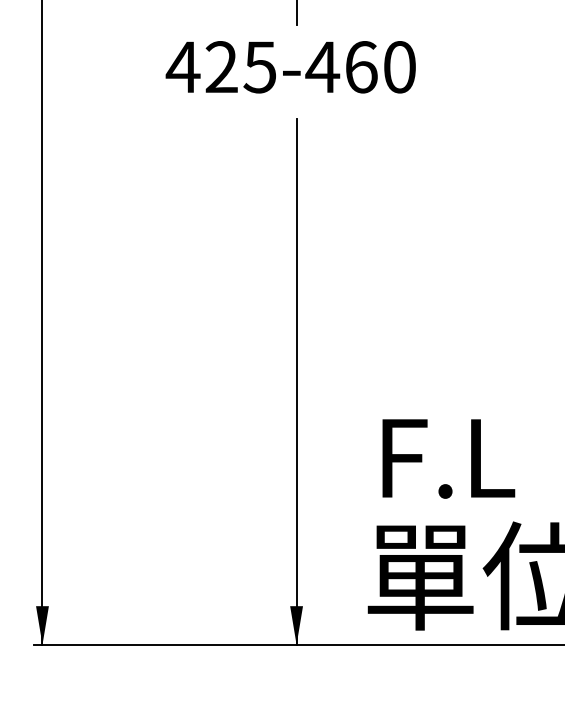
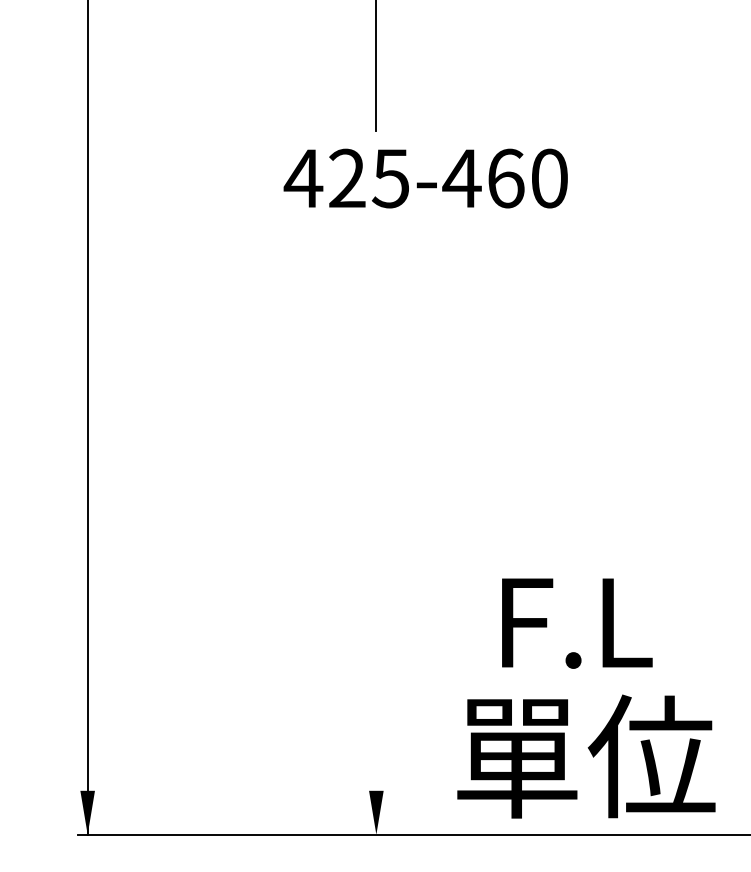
text: (290, 67) -> (425, 178), moved
line: (296, 381) -> (376, 535), removed
text: (448, 458) -> (577, 623), moved

